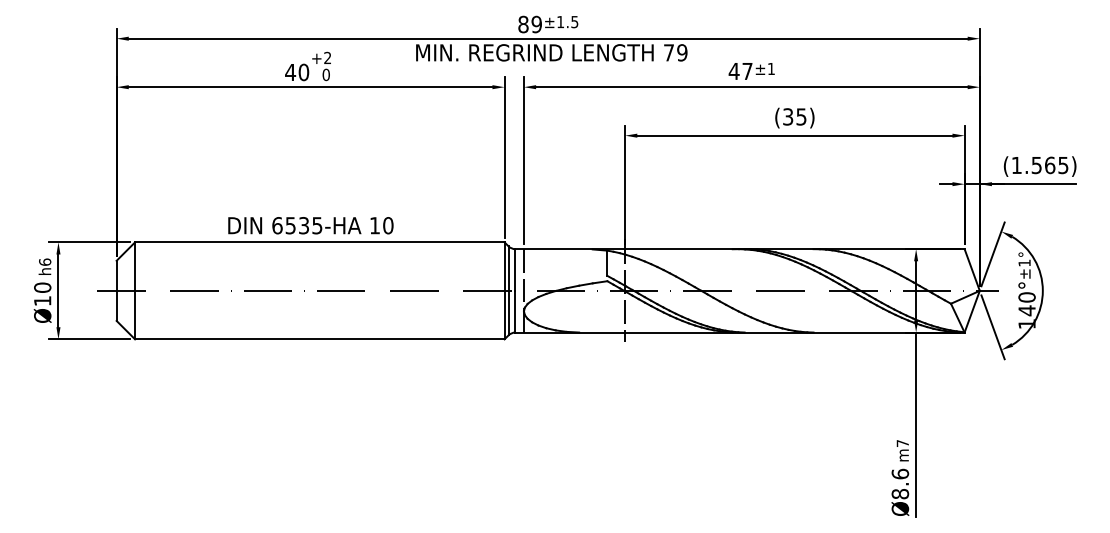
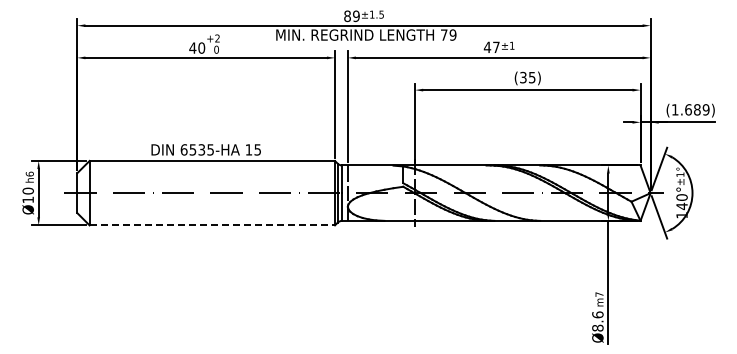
text: (1050, 164) -> (697, 109), (1.565) -> (1.689)
text: (387, 225) -> (257, 149), 10 -> 15
line: (320, 339) -> (212, 225), solid -> dashed

